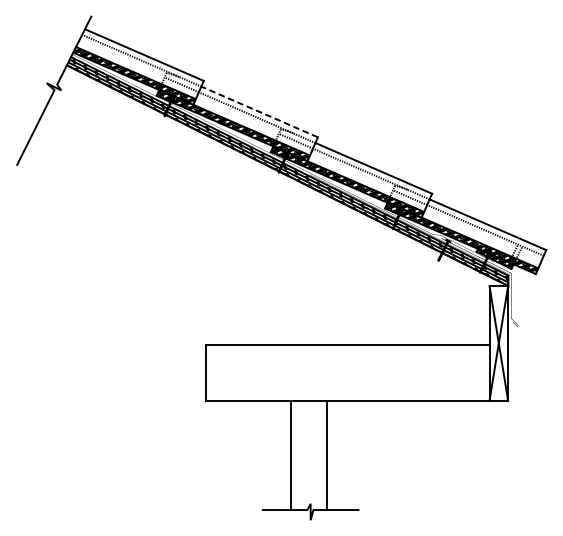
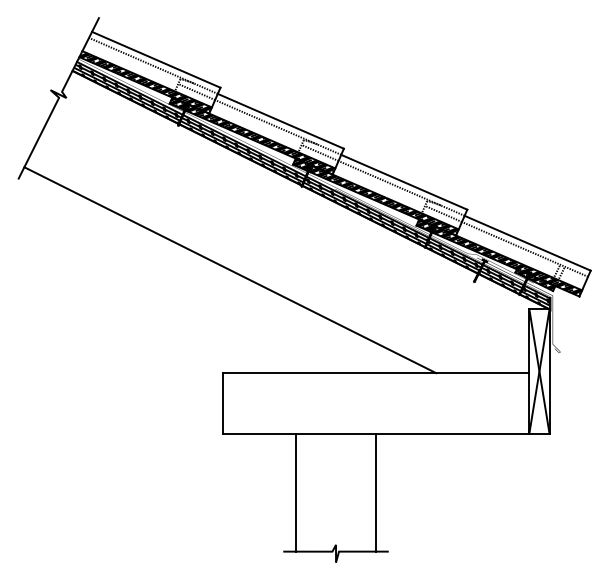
line: (259, 112) -> (280, 121), dashed -> solid
line: (213, 249) -> (230, 270), added
line: (290, 455) -> (295, 492), moved
line: (326, 455) -> (376, 492), moved

